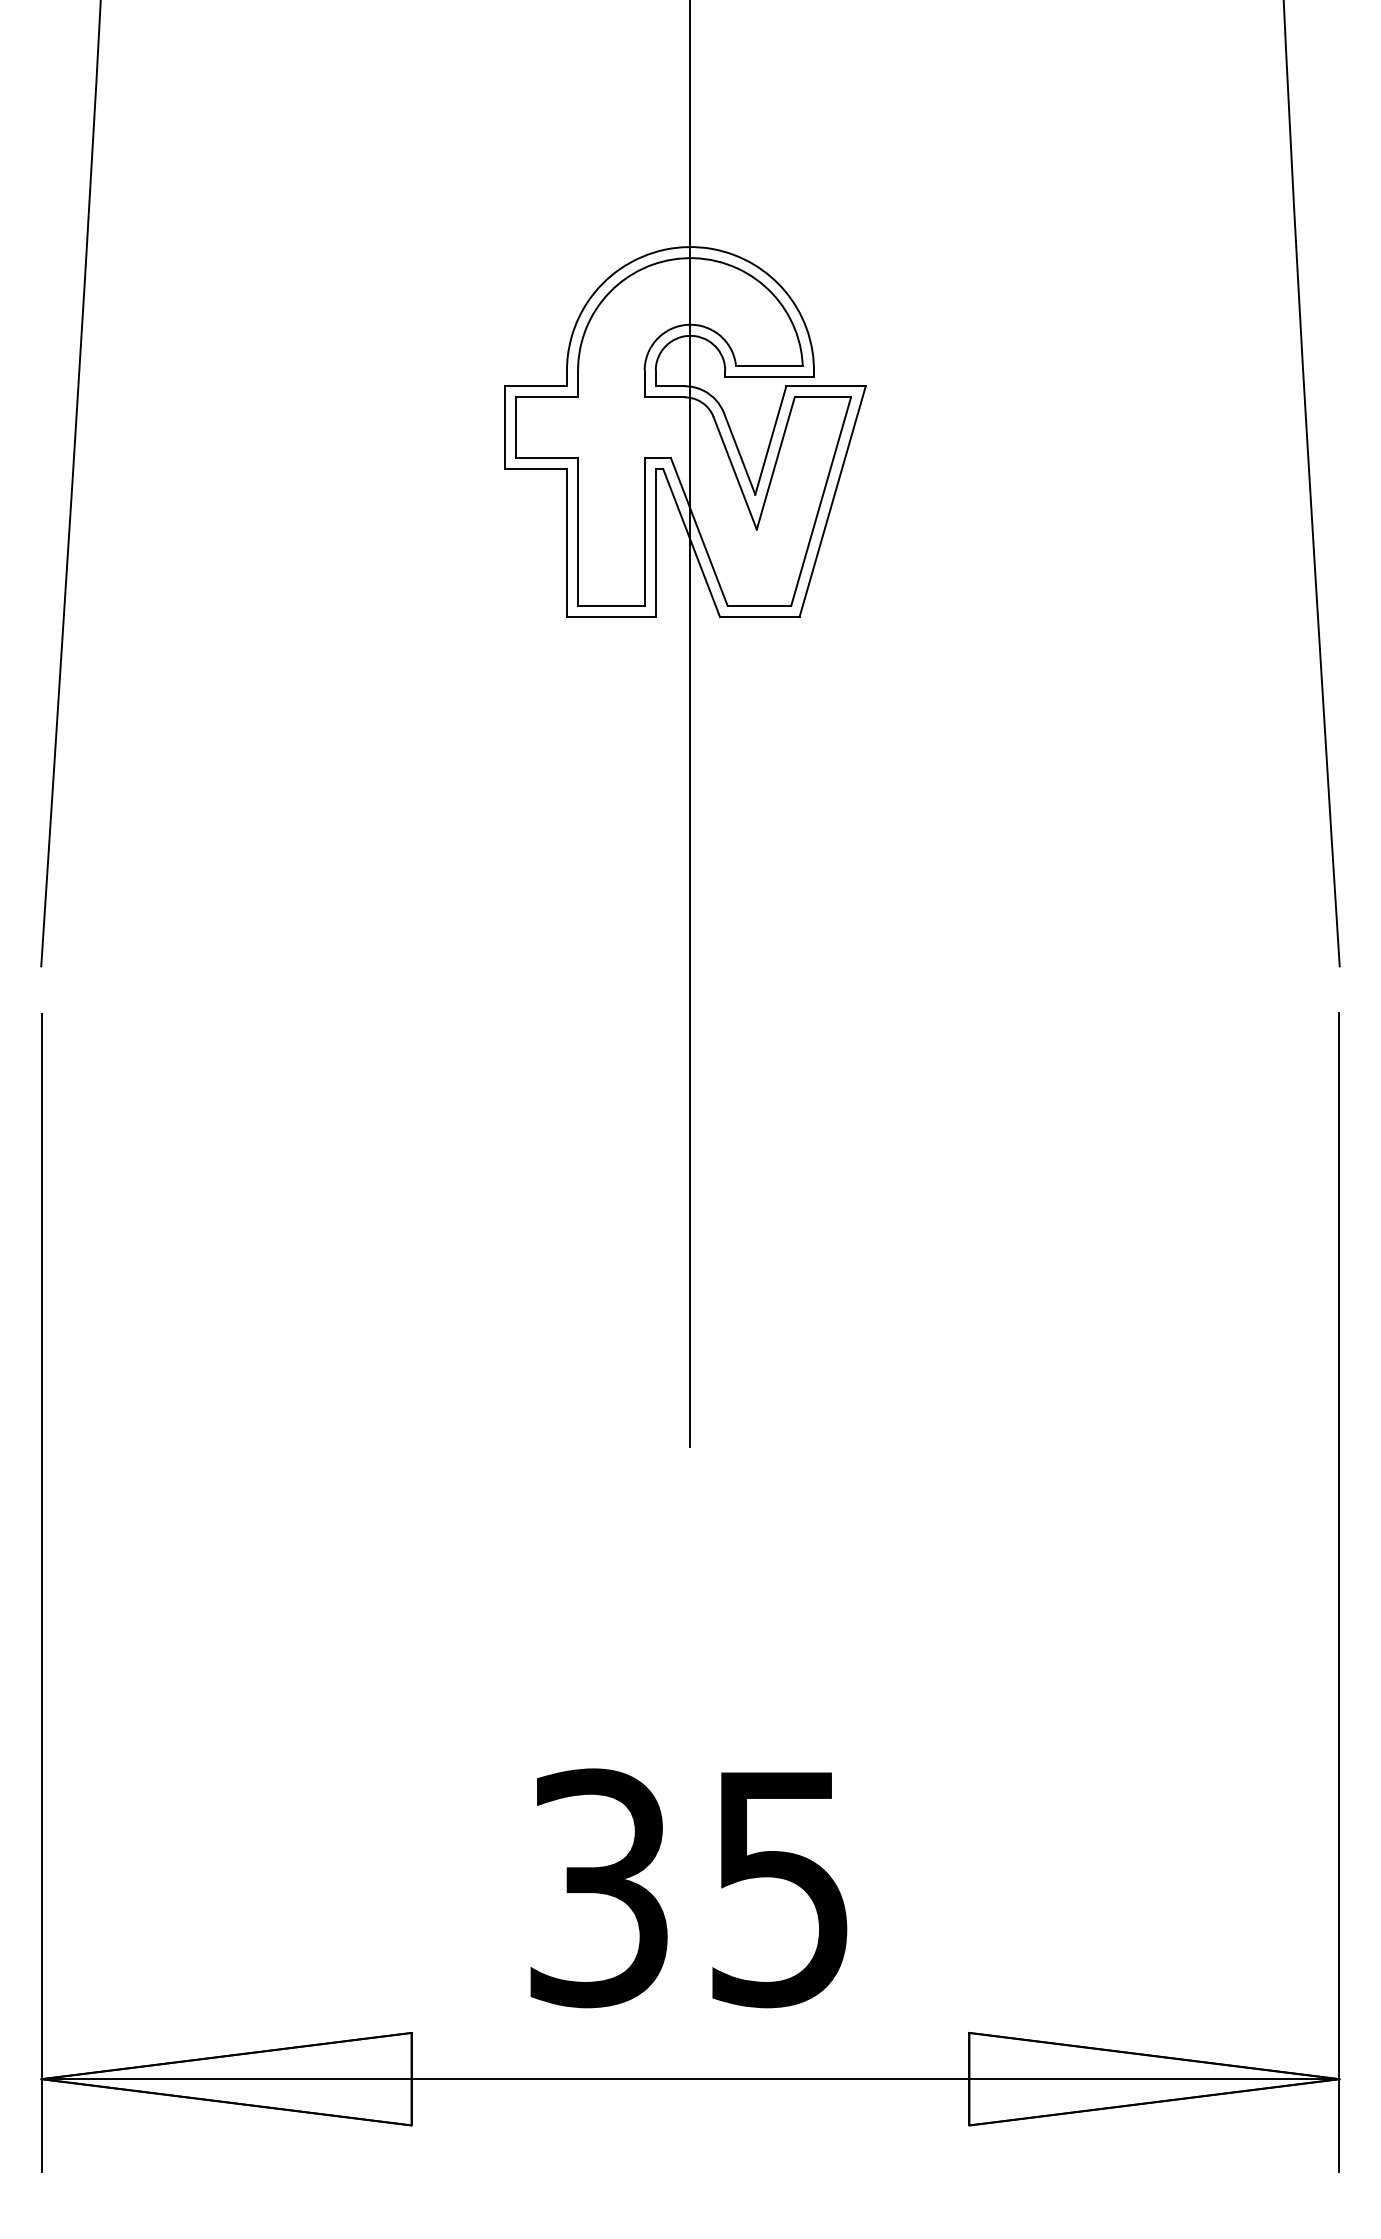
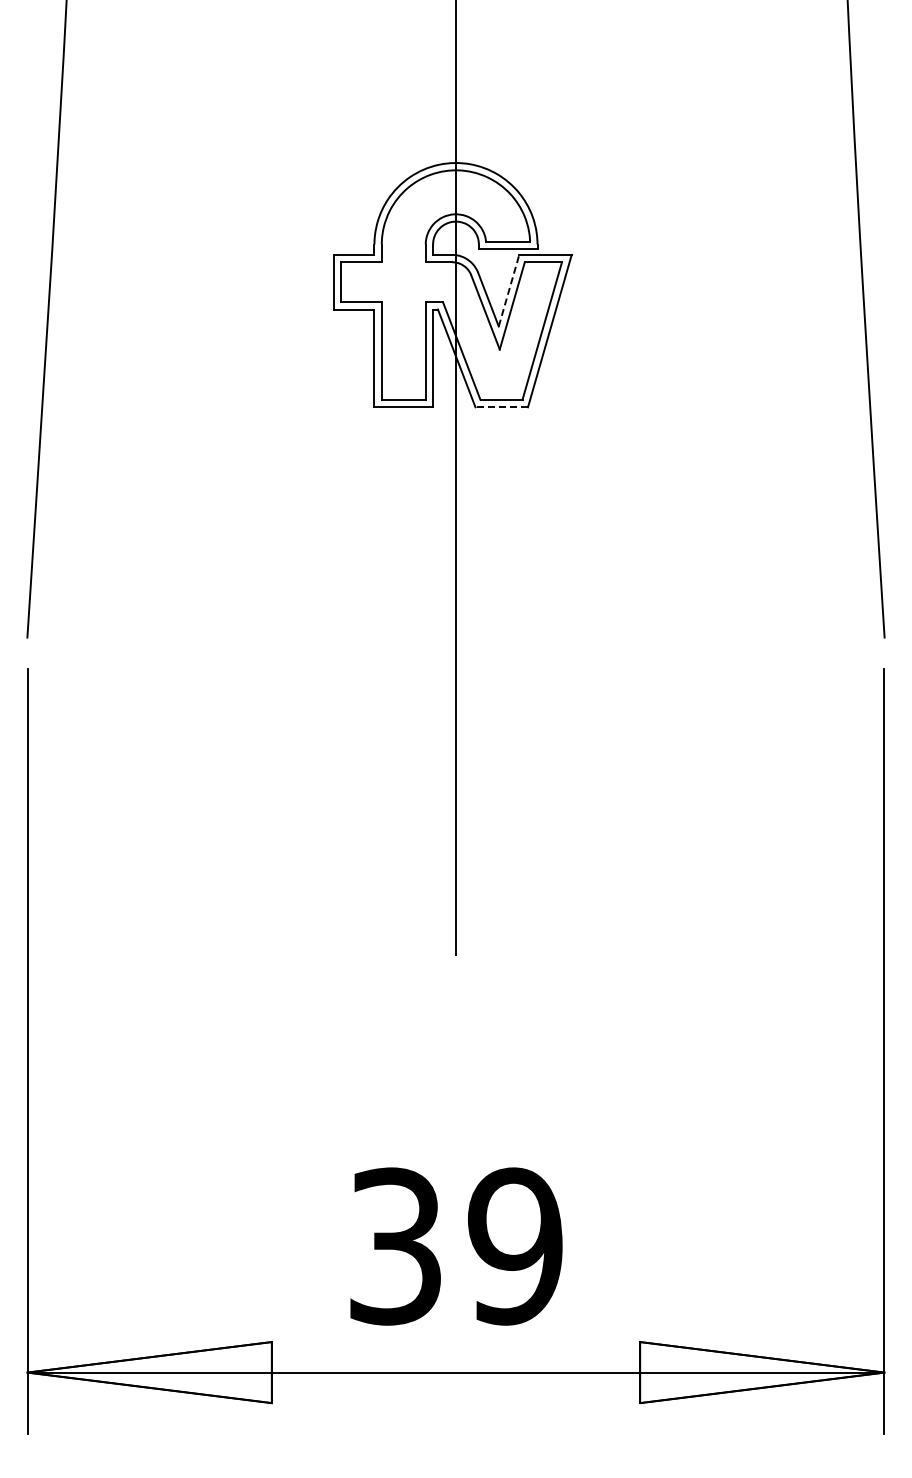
line: (771, 440) -> (509, 290), solid -> dashed
line: (759, 617) -> (501, 407), solid -> dashed
text: (779, 1888) -> (514, 1246), 35 -> 39

